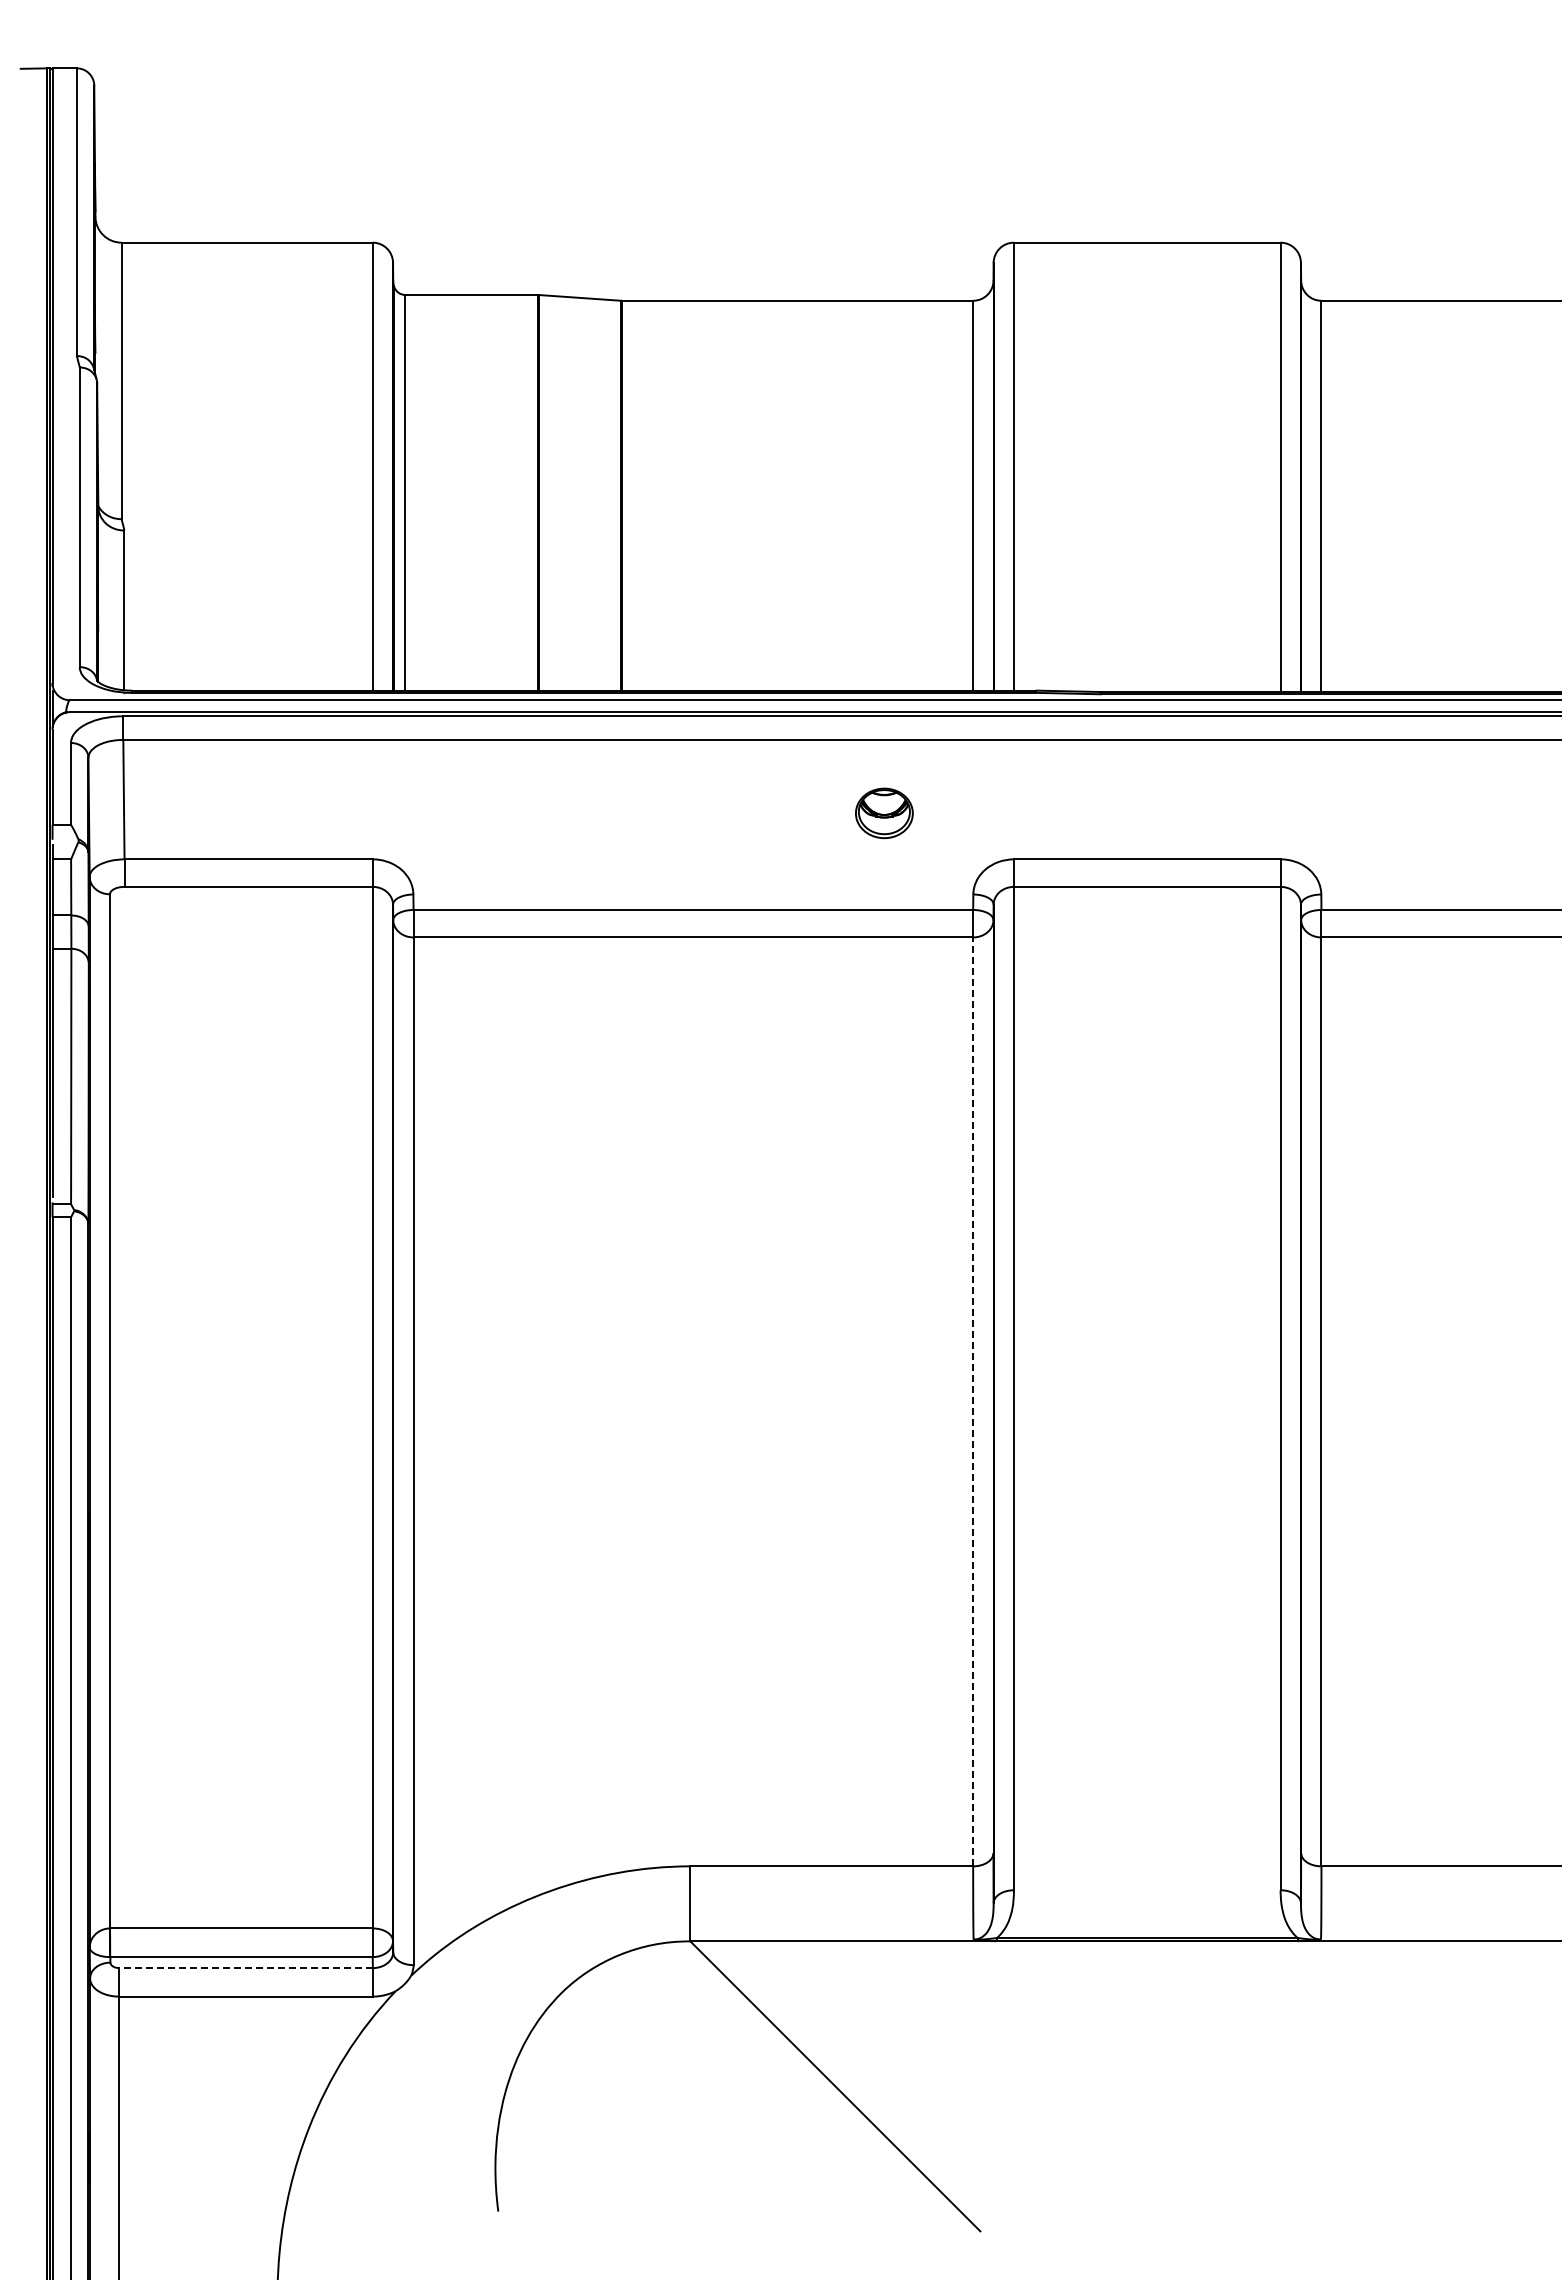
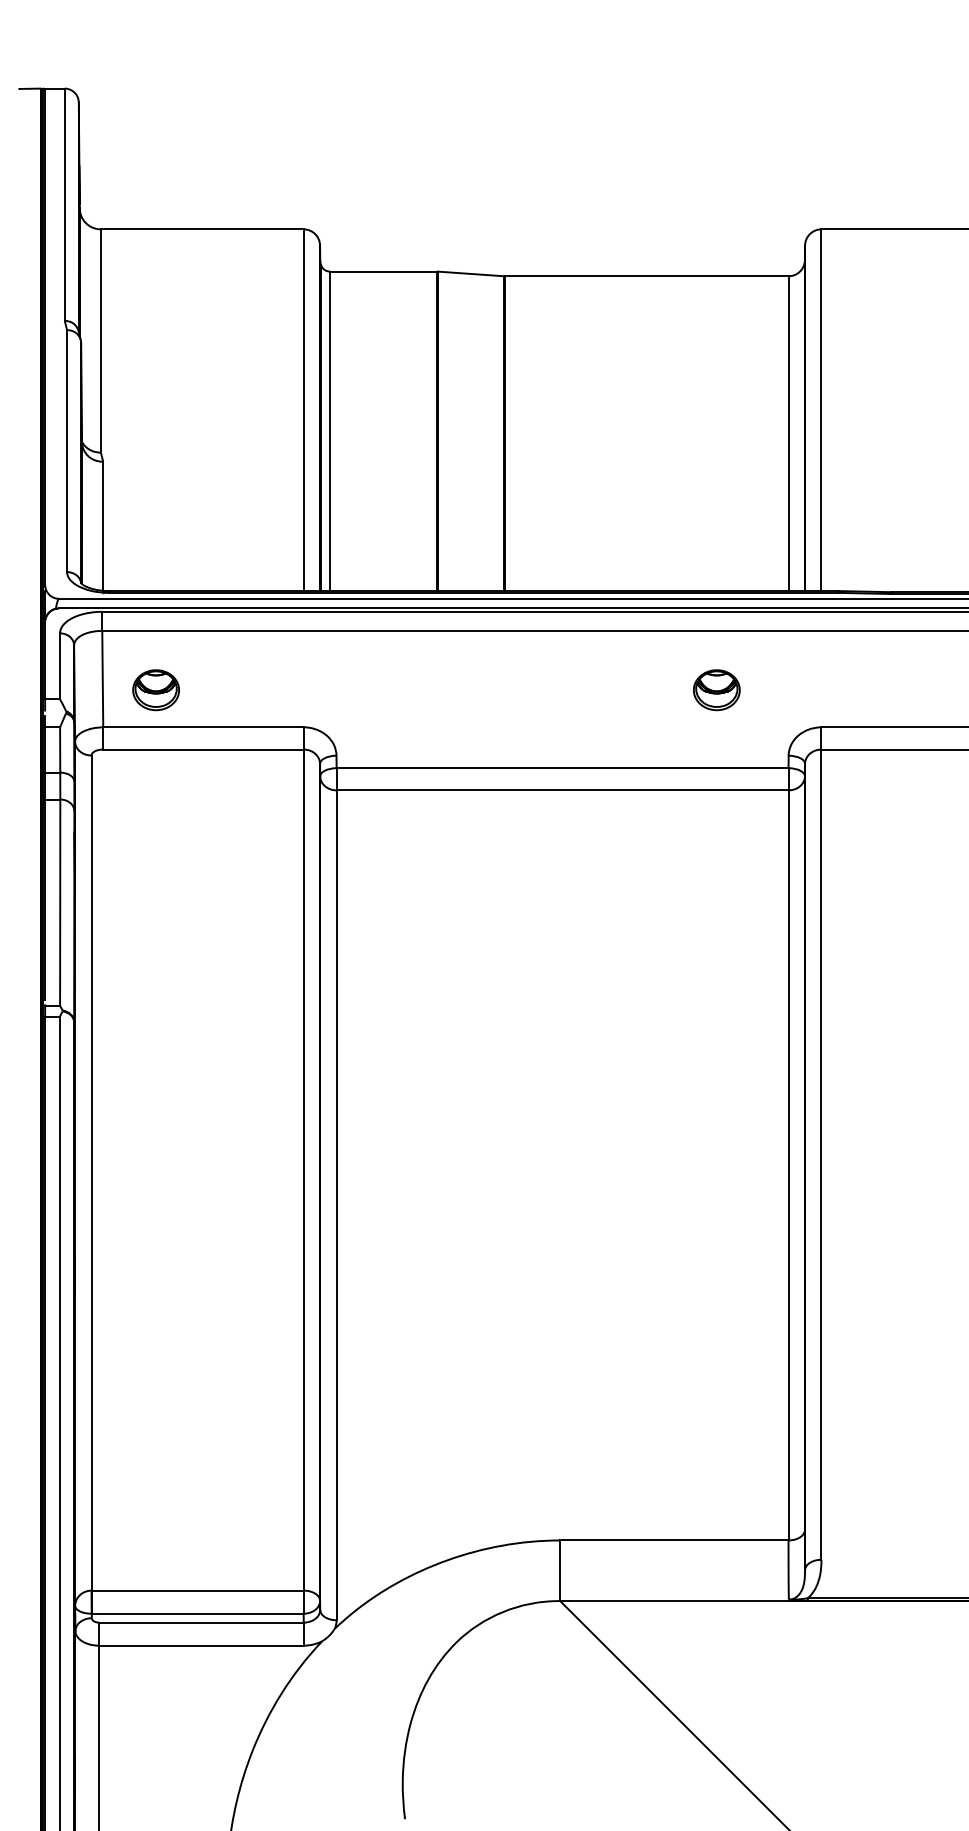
part: (189, 813) -> (155, 690), added
line: (973, 1401) -> (788, 1165), dashed -> solid
line: (246, 1968) -> (201, 1622), dashed -> solid

